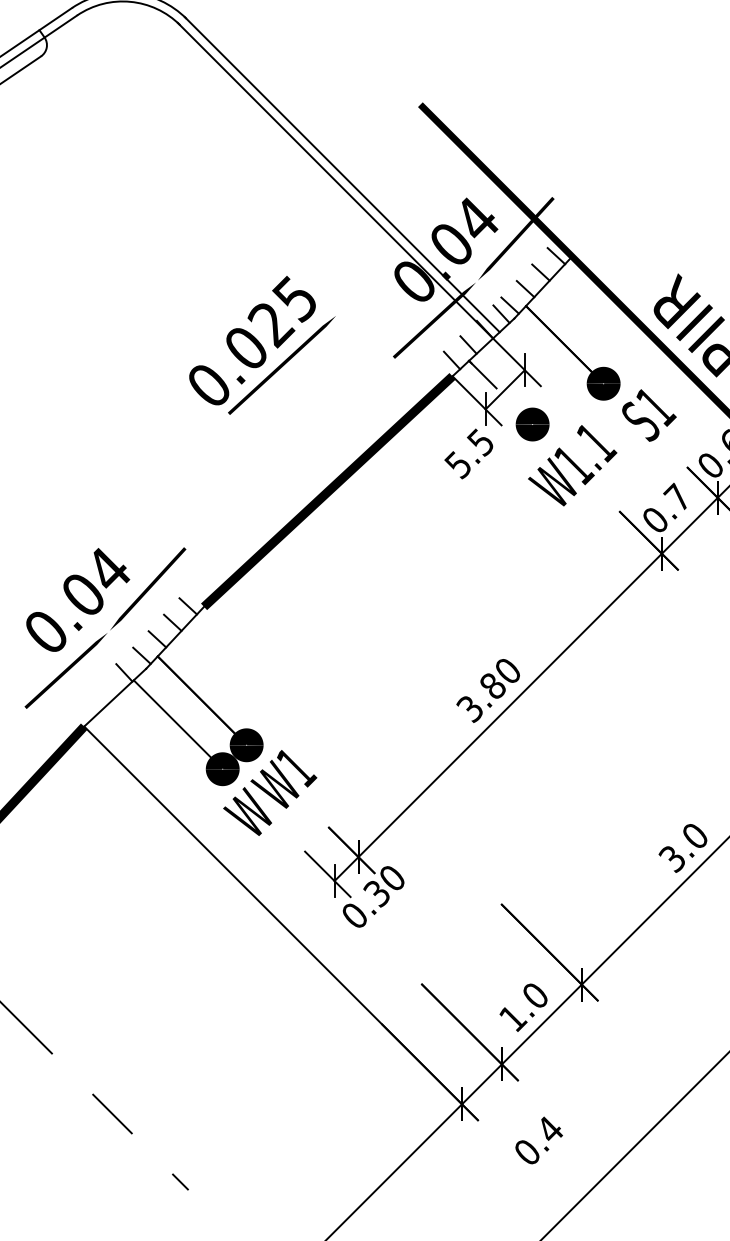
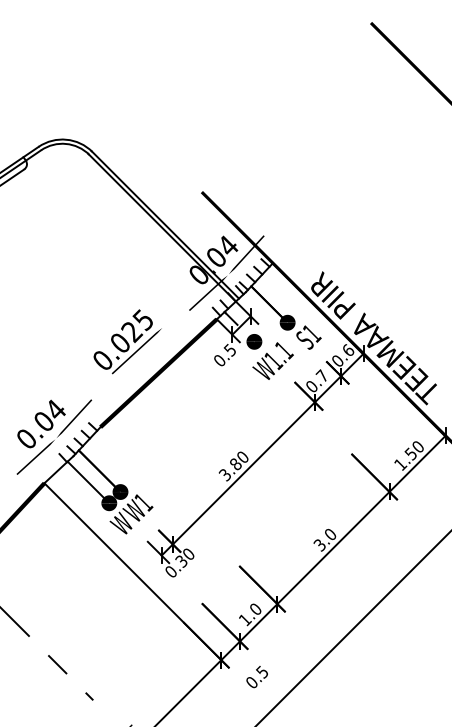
text: (261, 344) -> (127, 341), moved
text: (455, 464) -> (218, 360), 5.5 -> 0.5
text: (549, 1130) -> (262, 672), 0.4 -> 0.5

